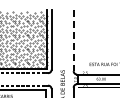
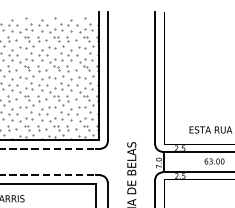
line: (73, 40) -> (154, 78), dashed -> solid

